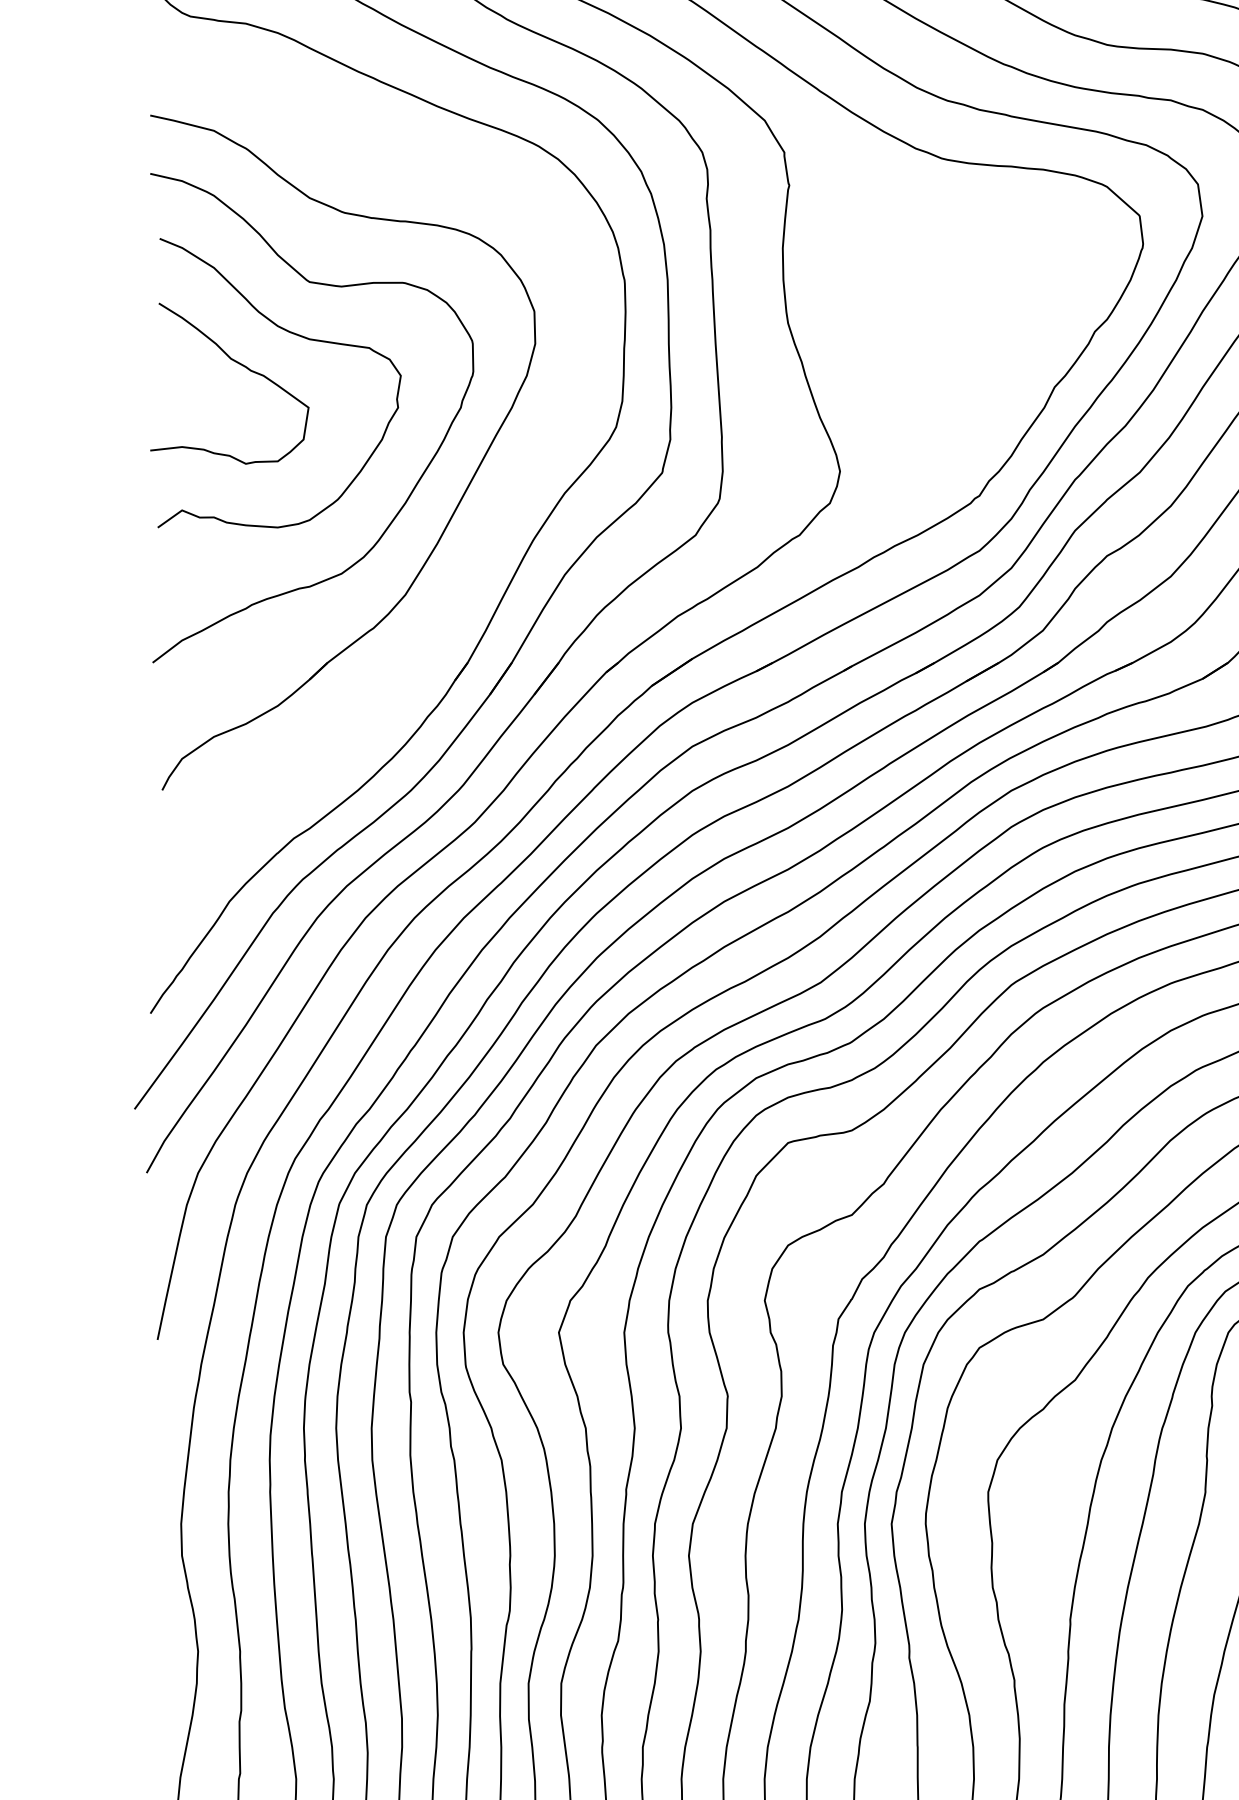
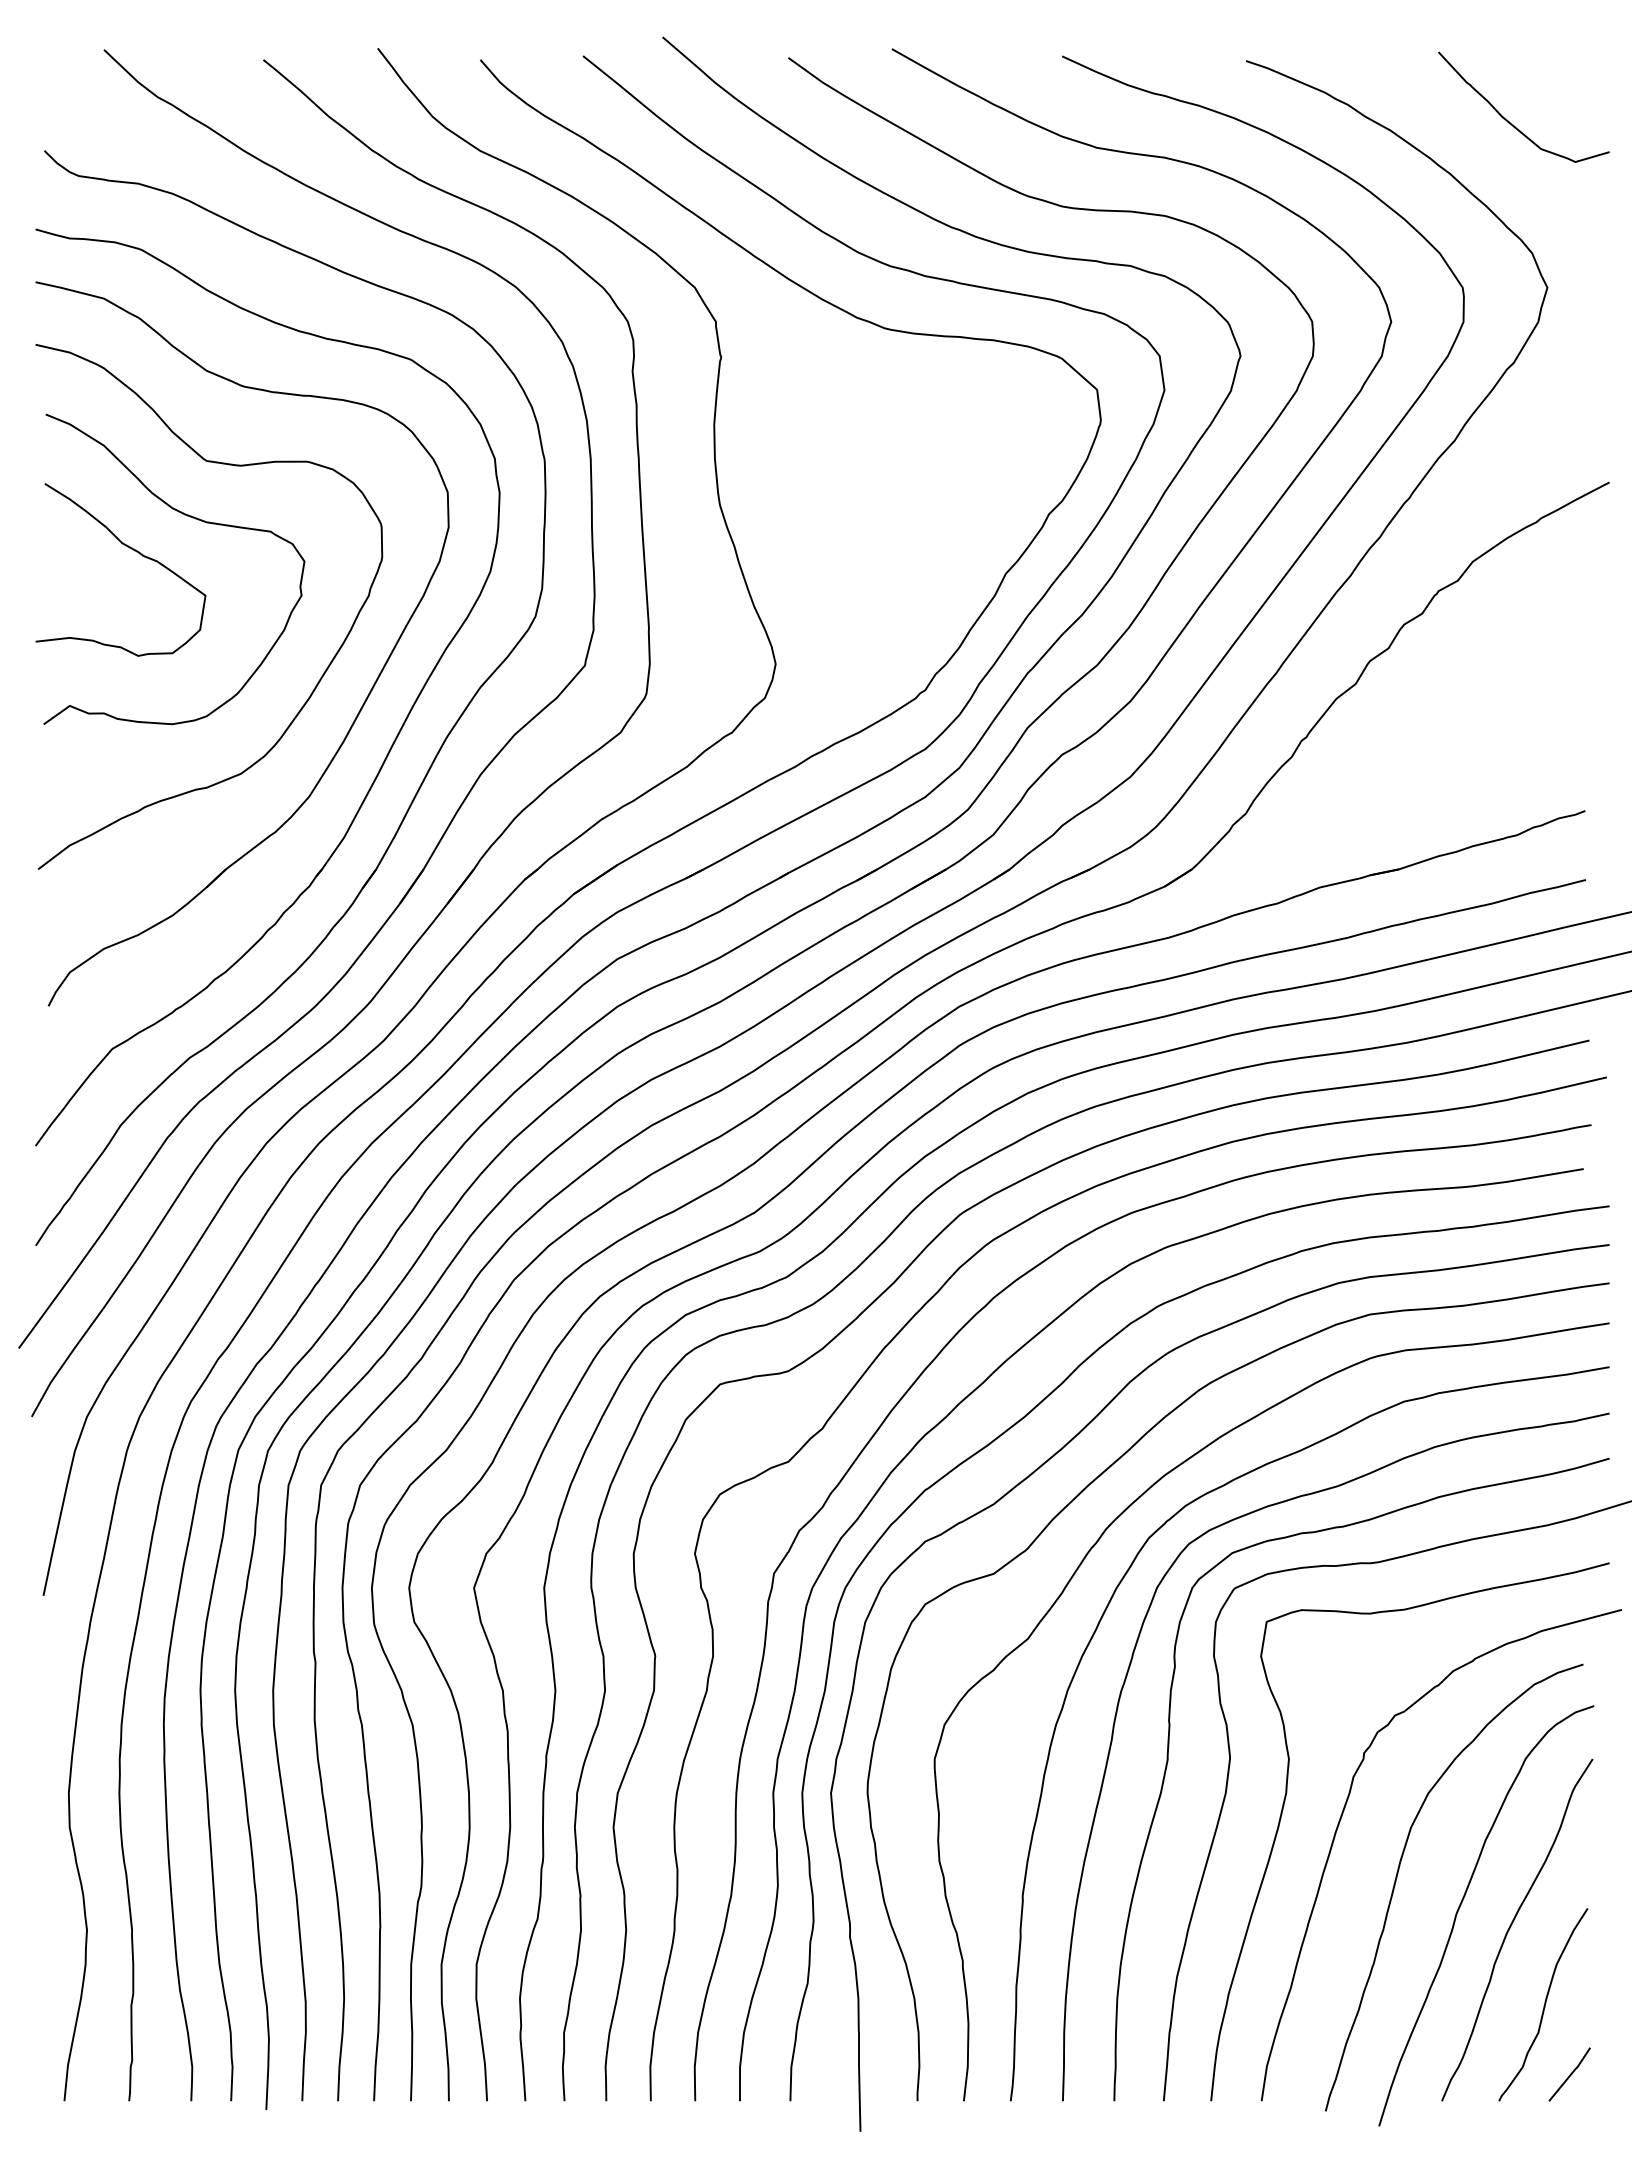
part: (480, 551) -> (389, 749), added

